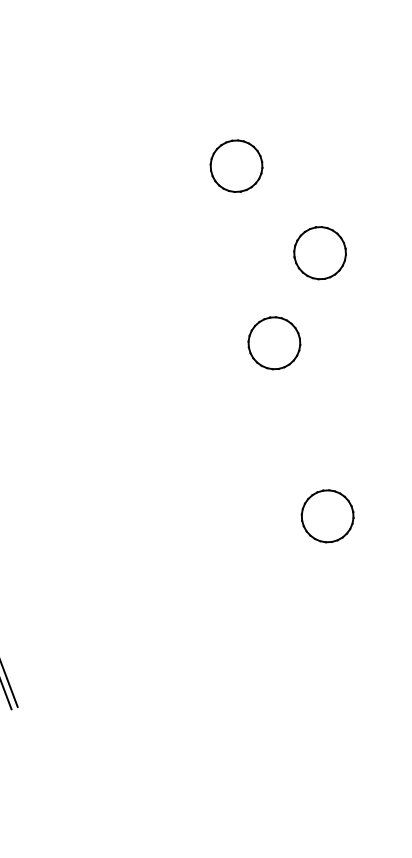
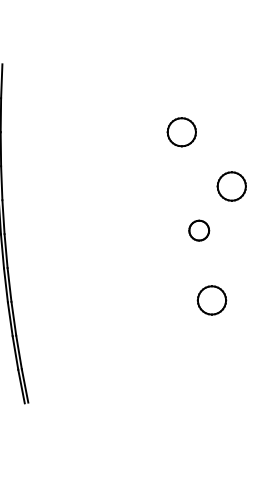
part: (235, 166) -> (181, 132), moved
part: (275, 342) -> (199, 230), size x0.7
part: (326, 516) -> (211, 300), moved

